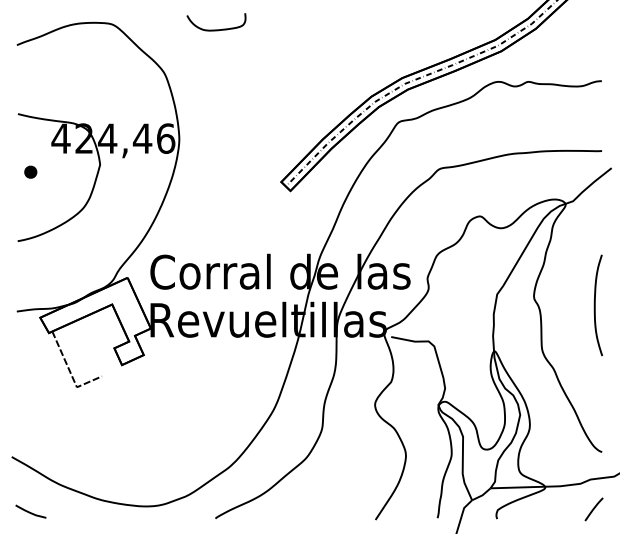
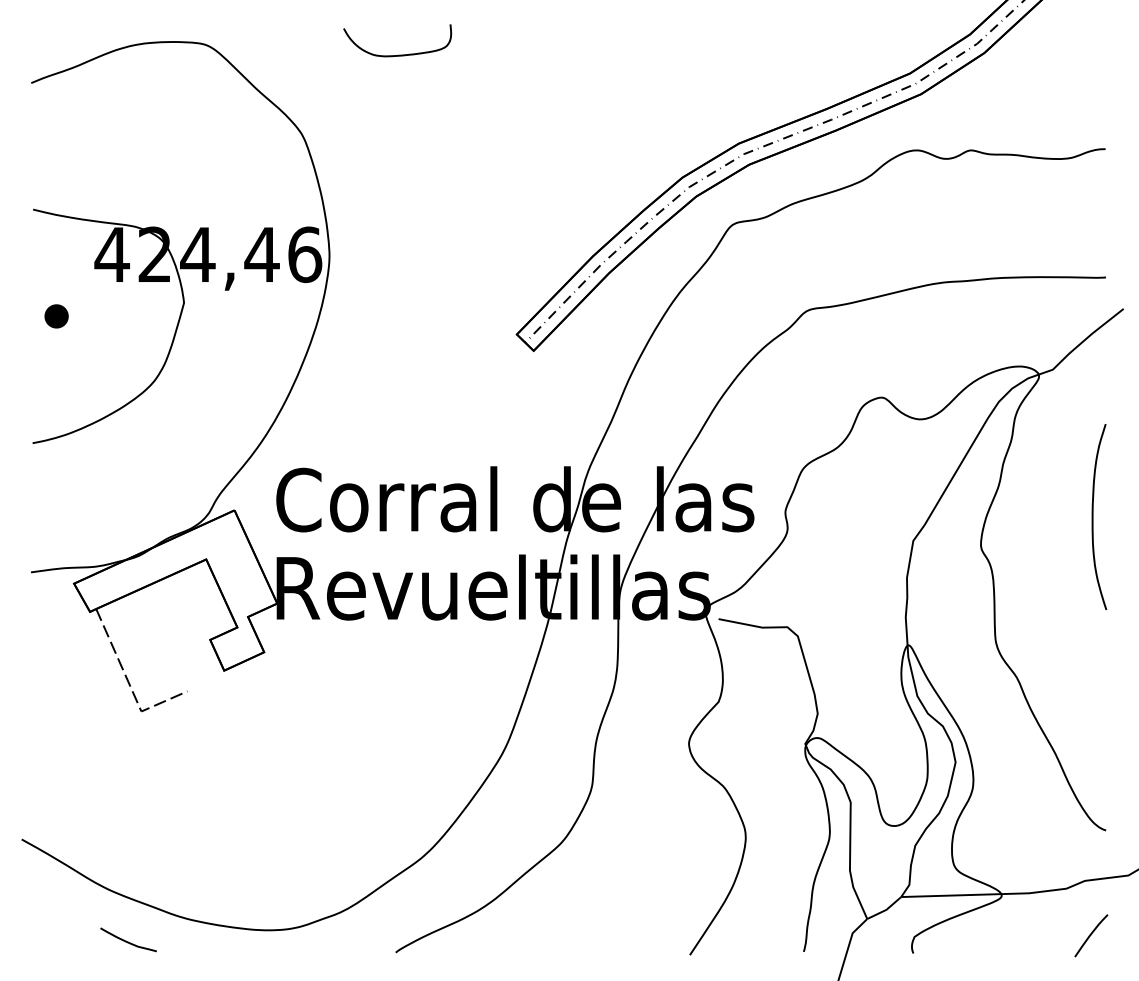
curve: (595, 305) -> (1093, 517), moved
curve: (29, 511) -> (125, 939), moved

